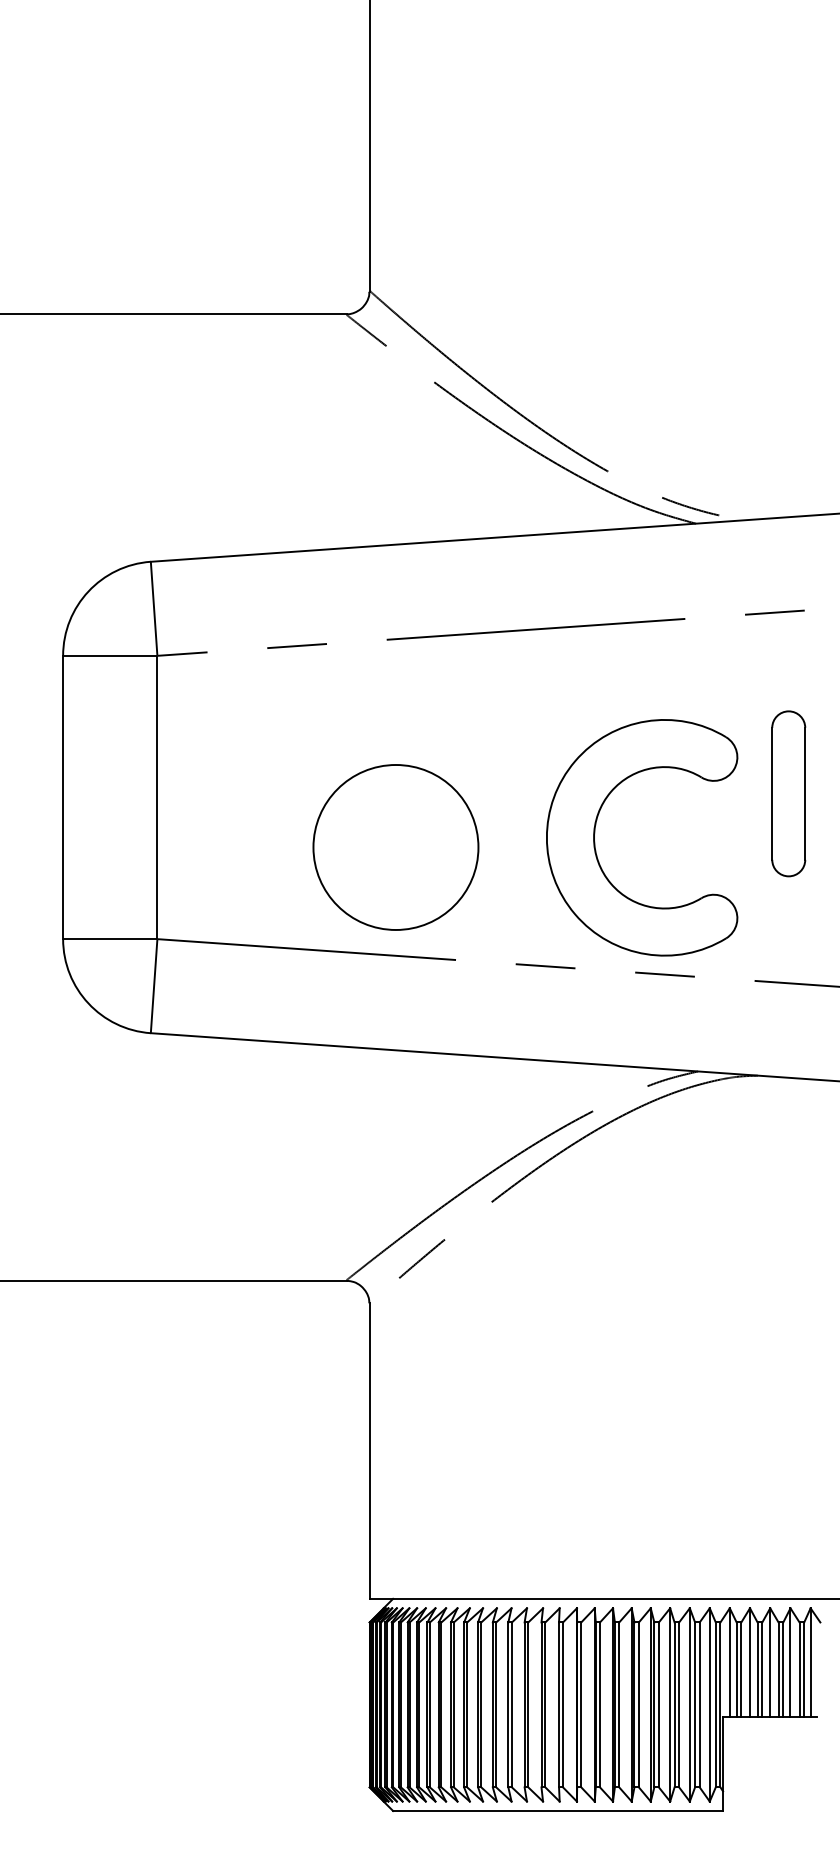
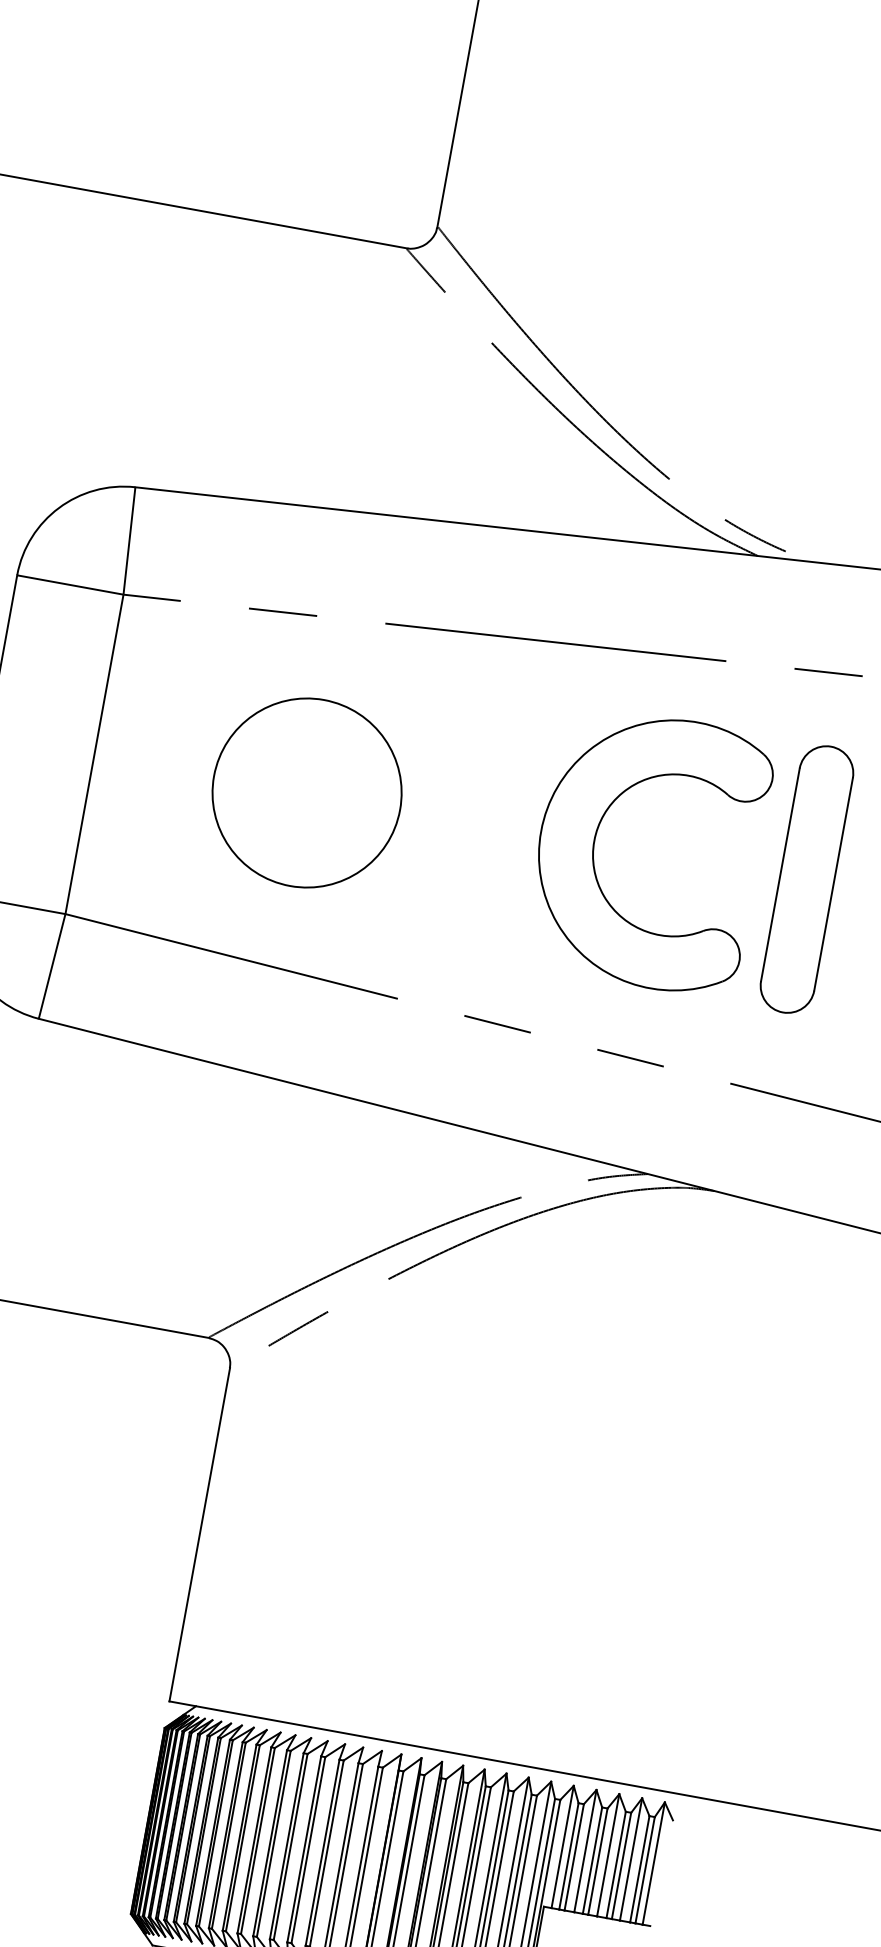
part: (788, 793) -> (806, 879), size x1.43
part: (595, 833) -> (596, 836), moved
circle: (395, 847) -> (306, 792), moved

